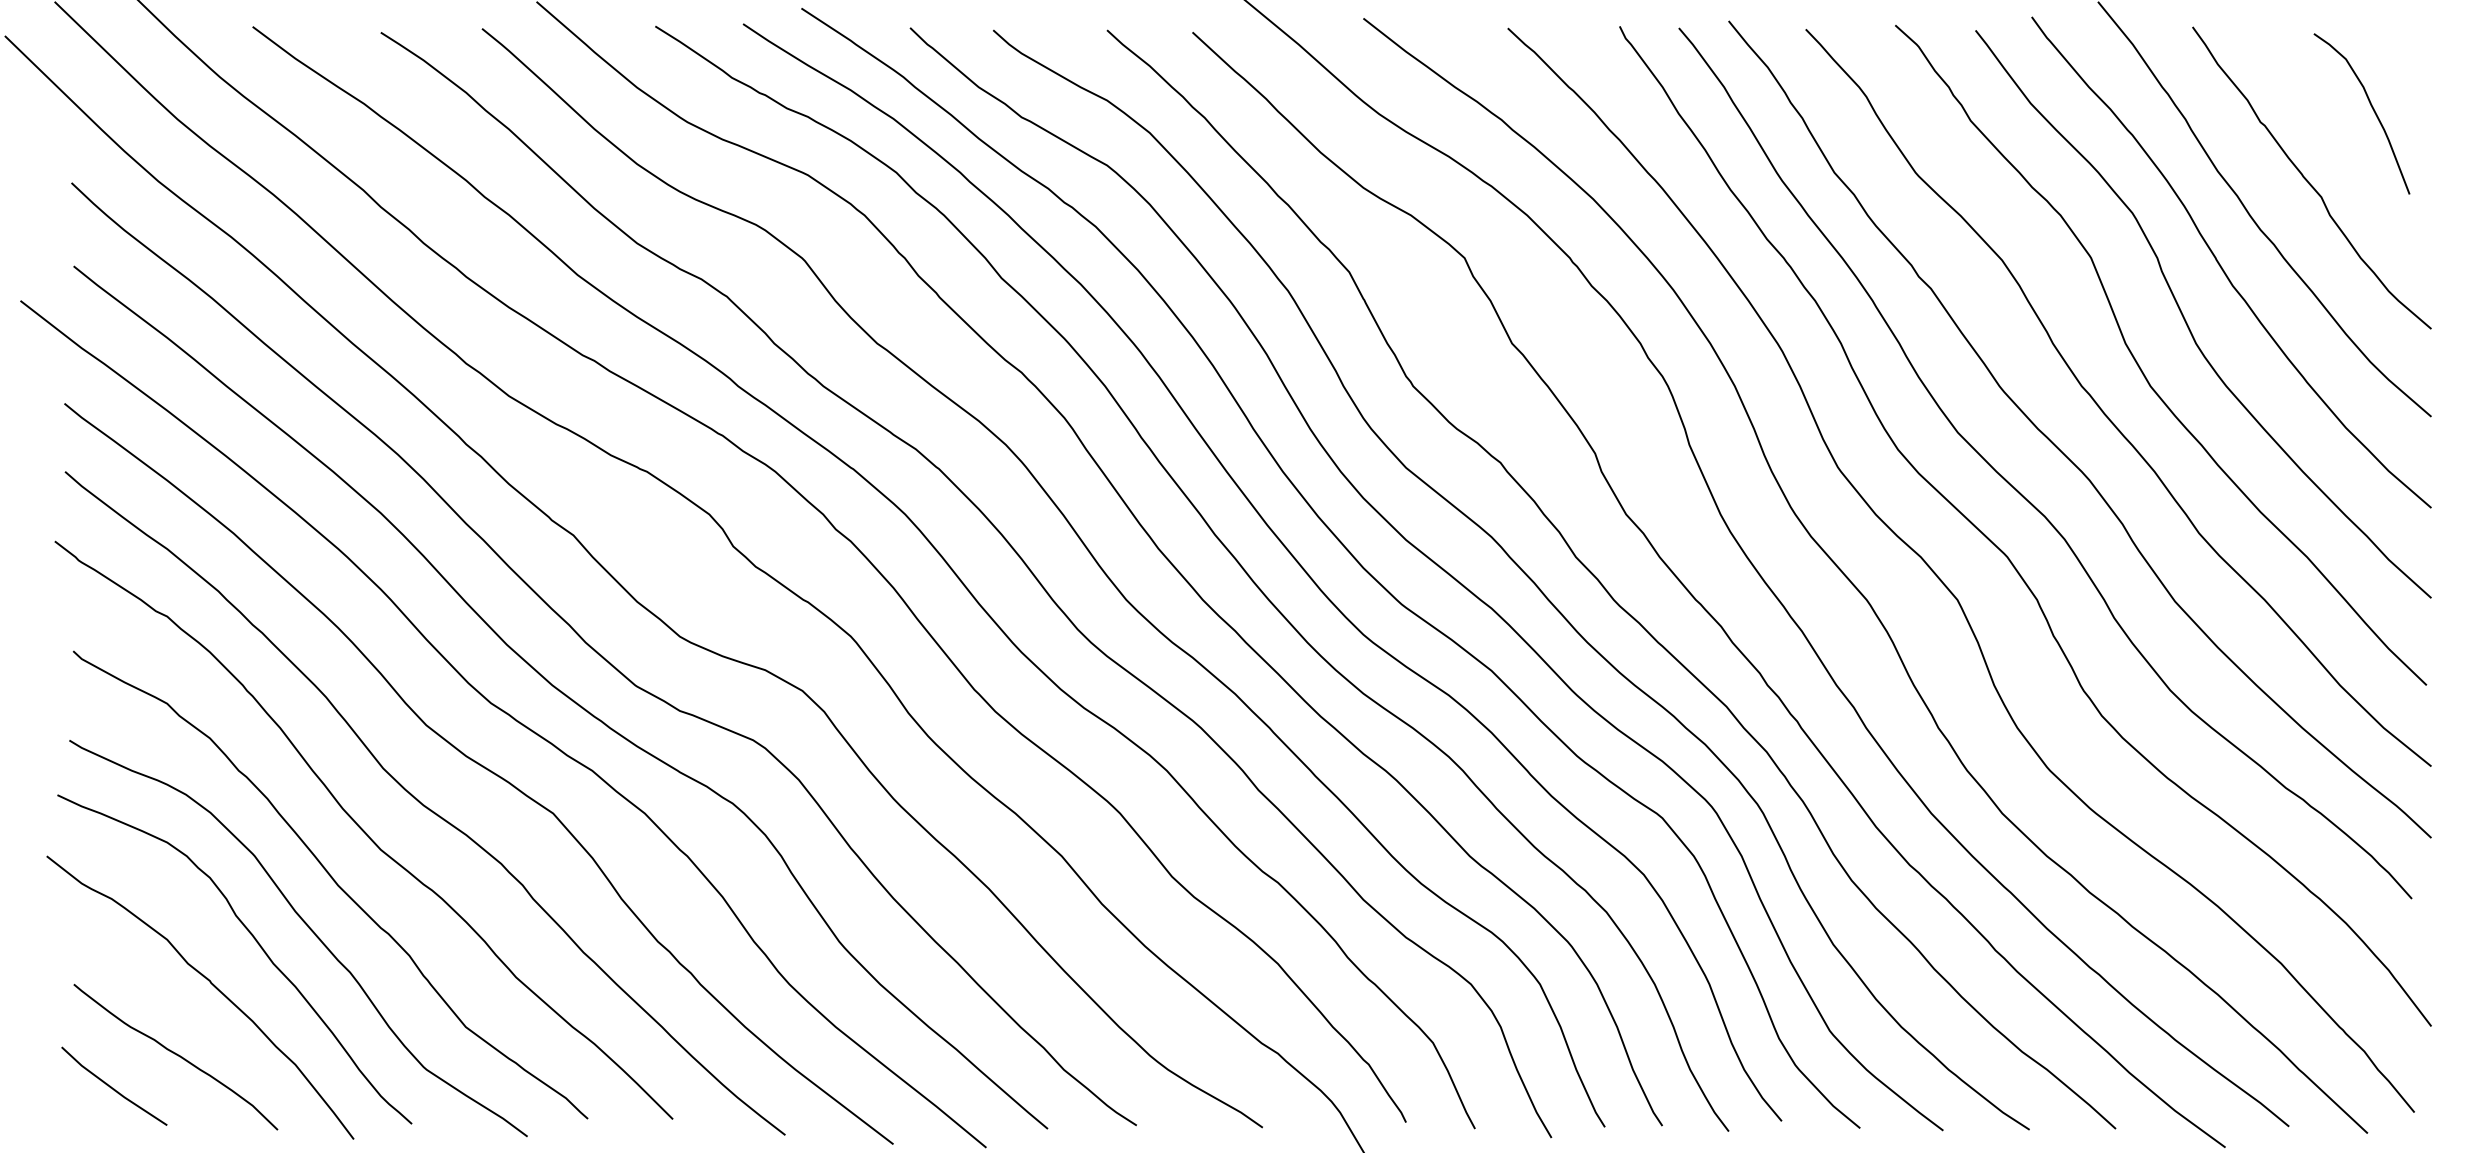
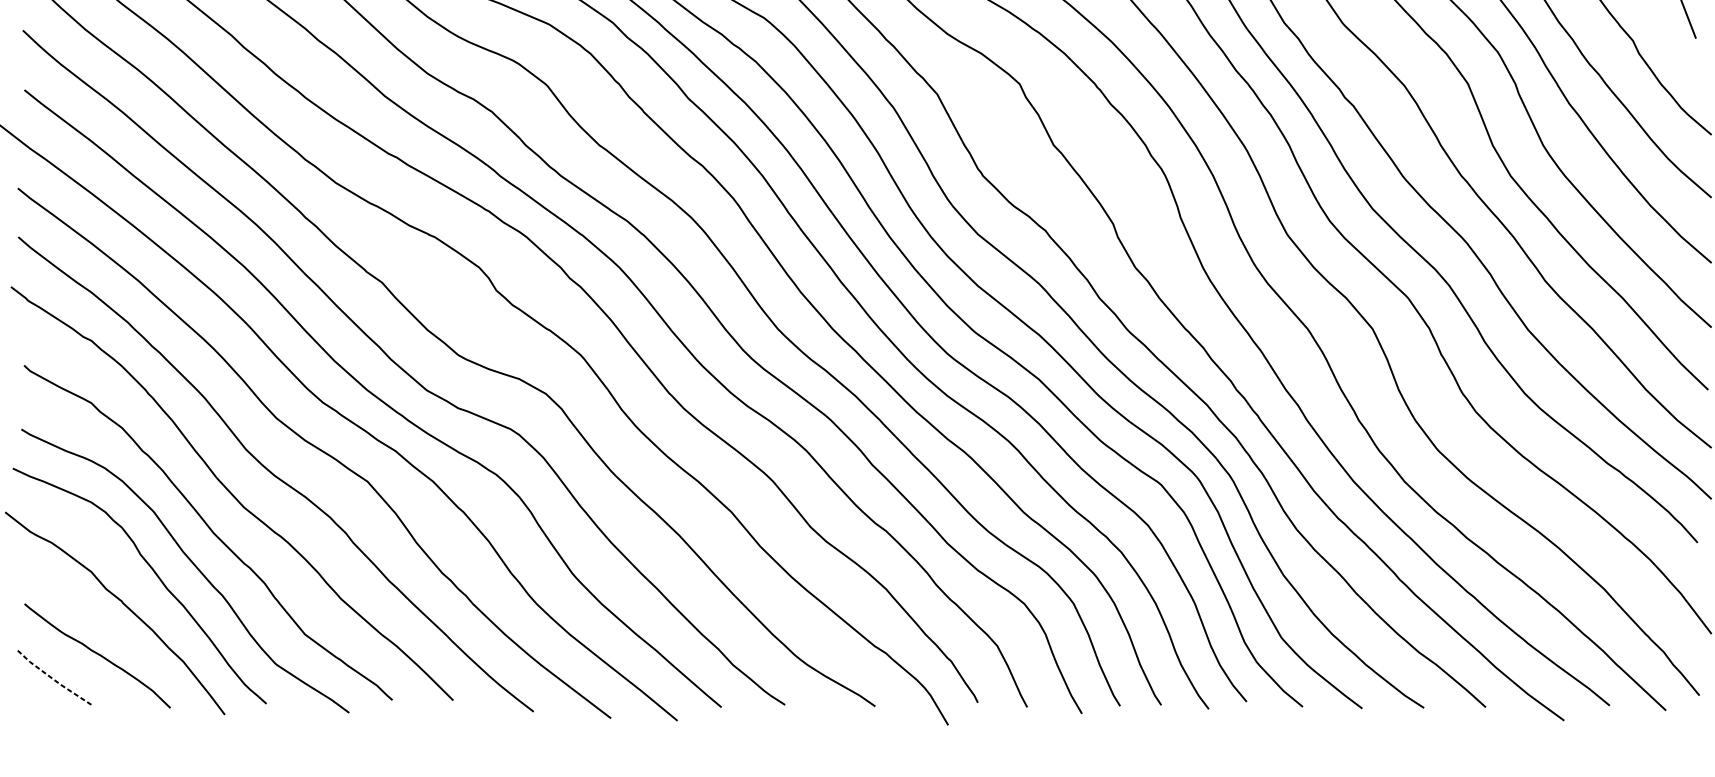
line: (112, 1088) -> (52, 678), solid -> dashed

